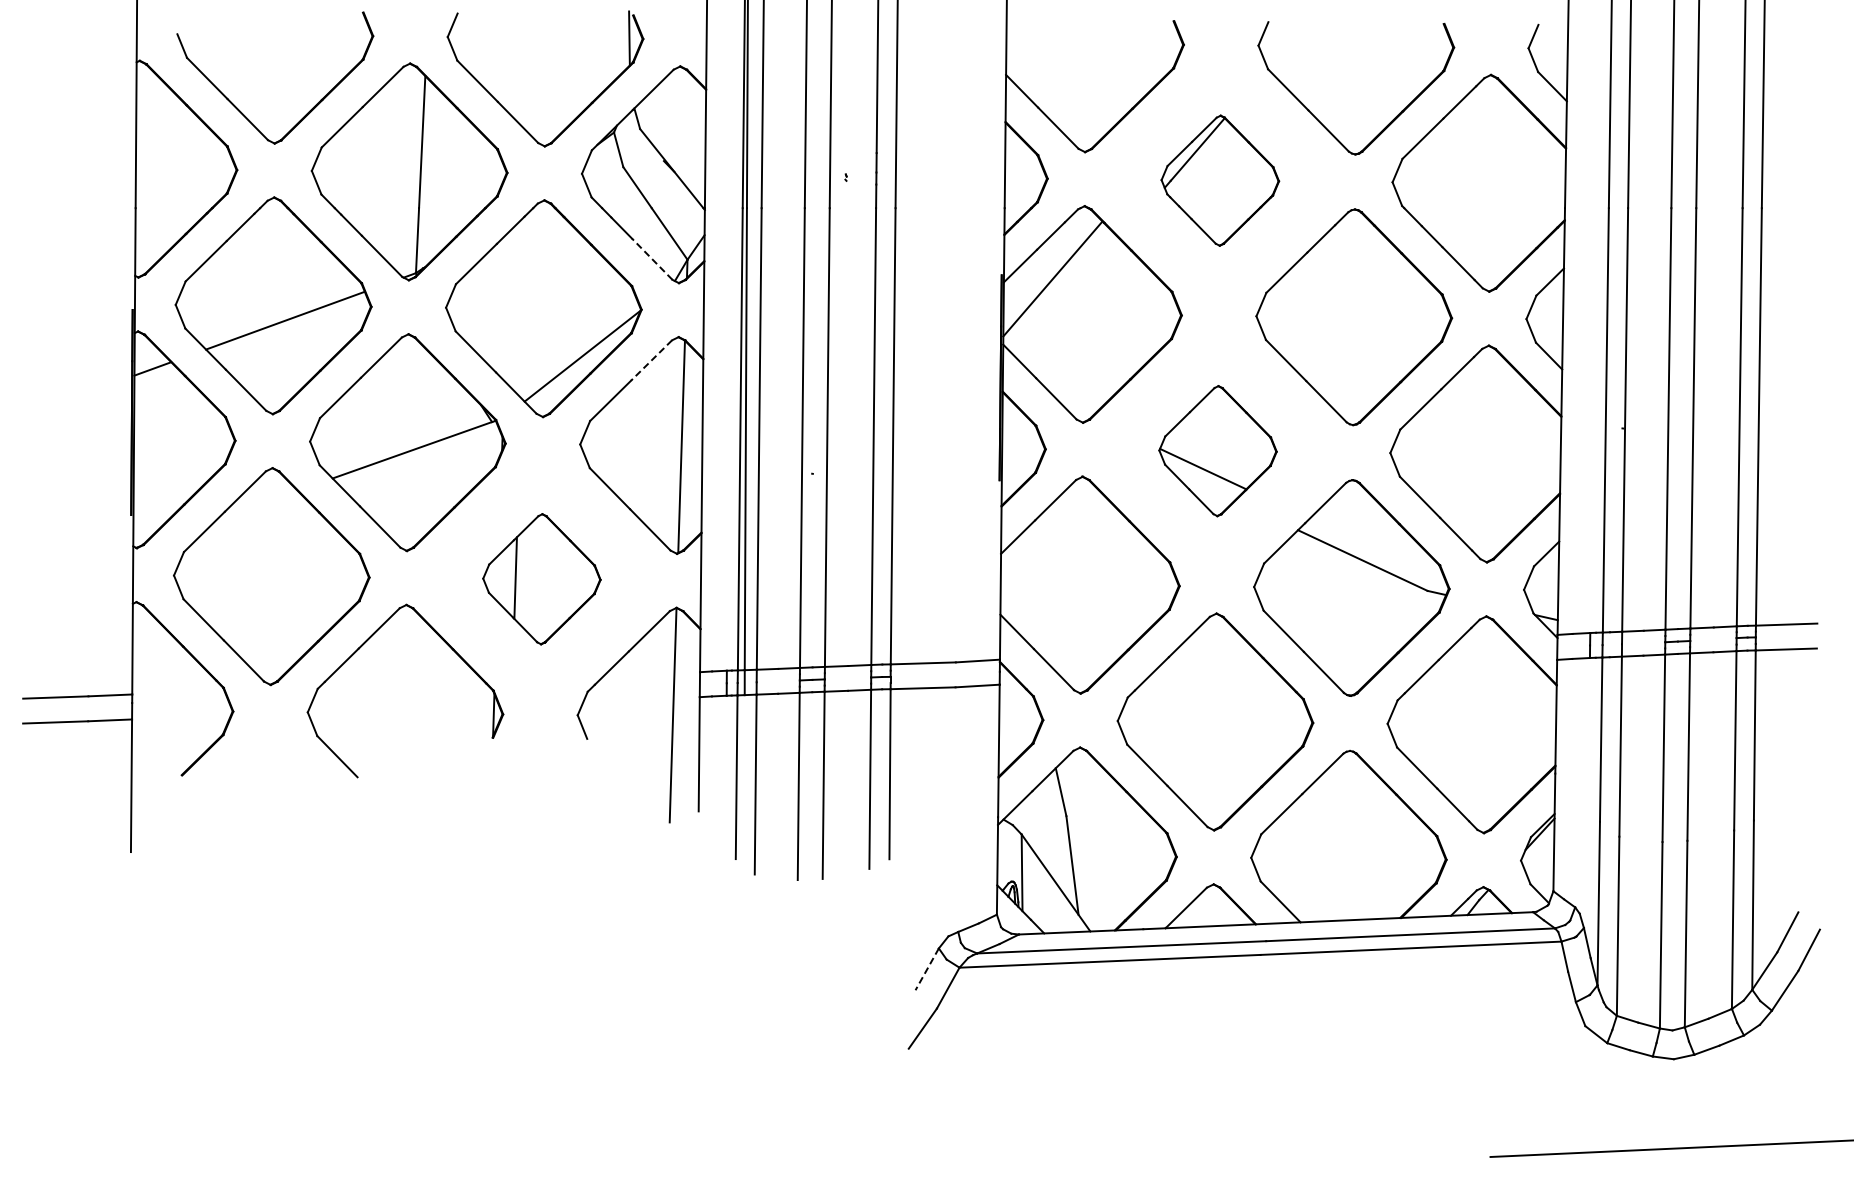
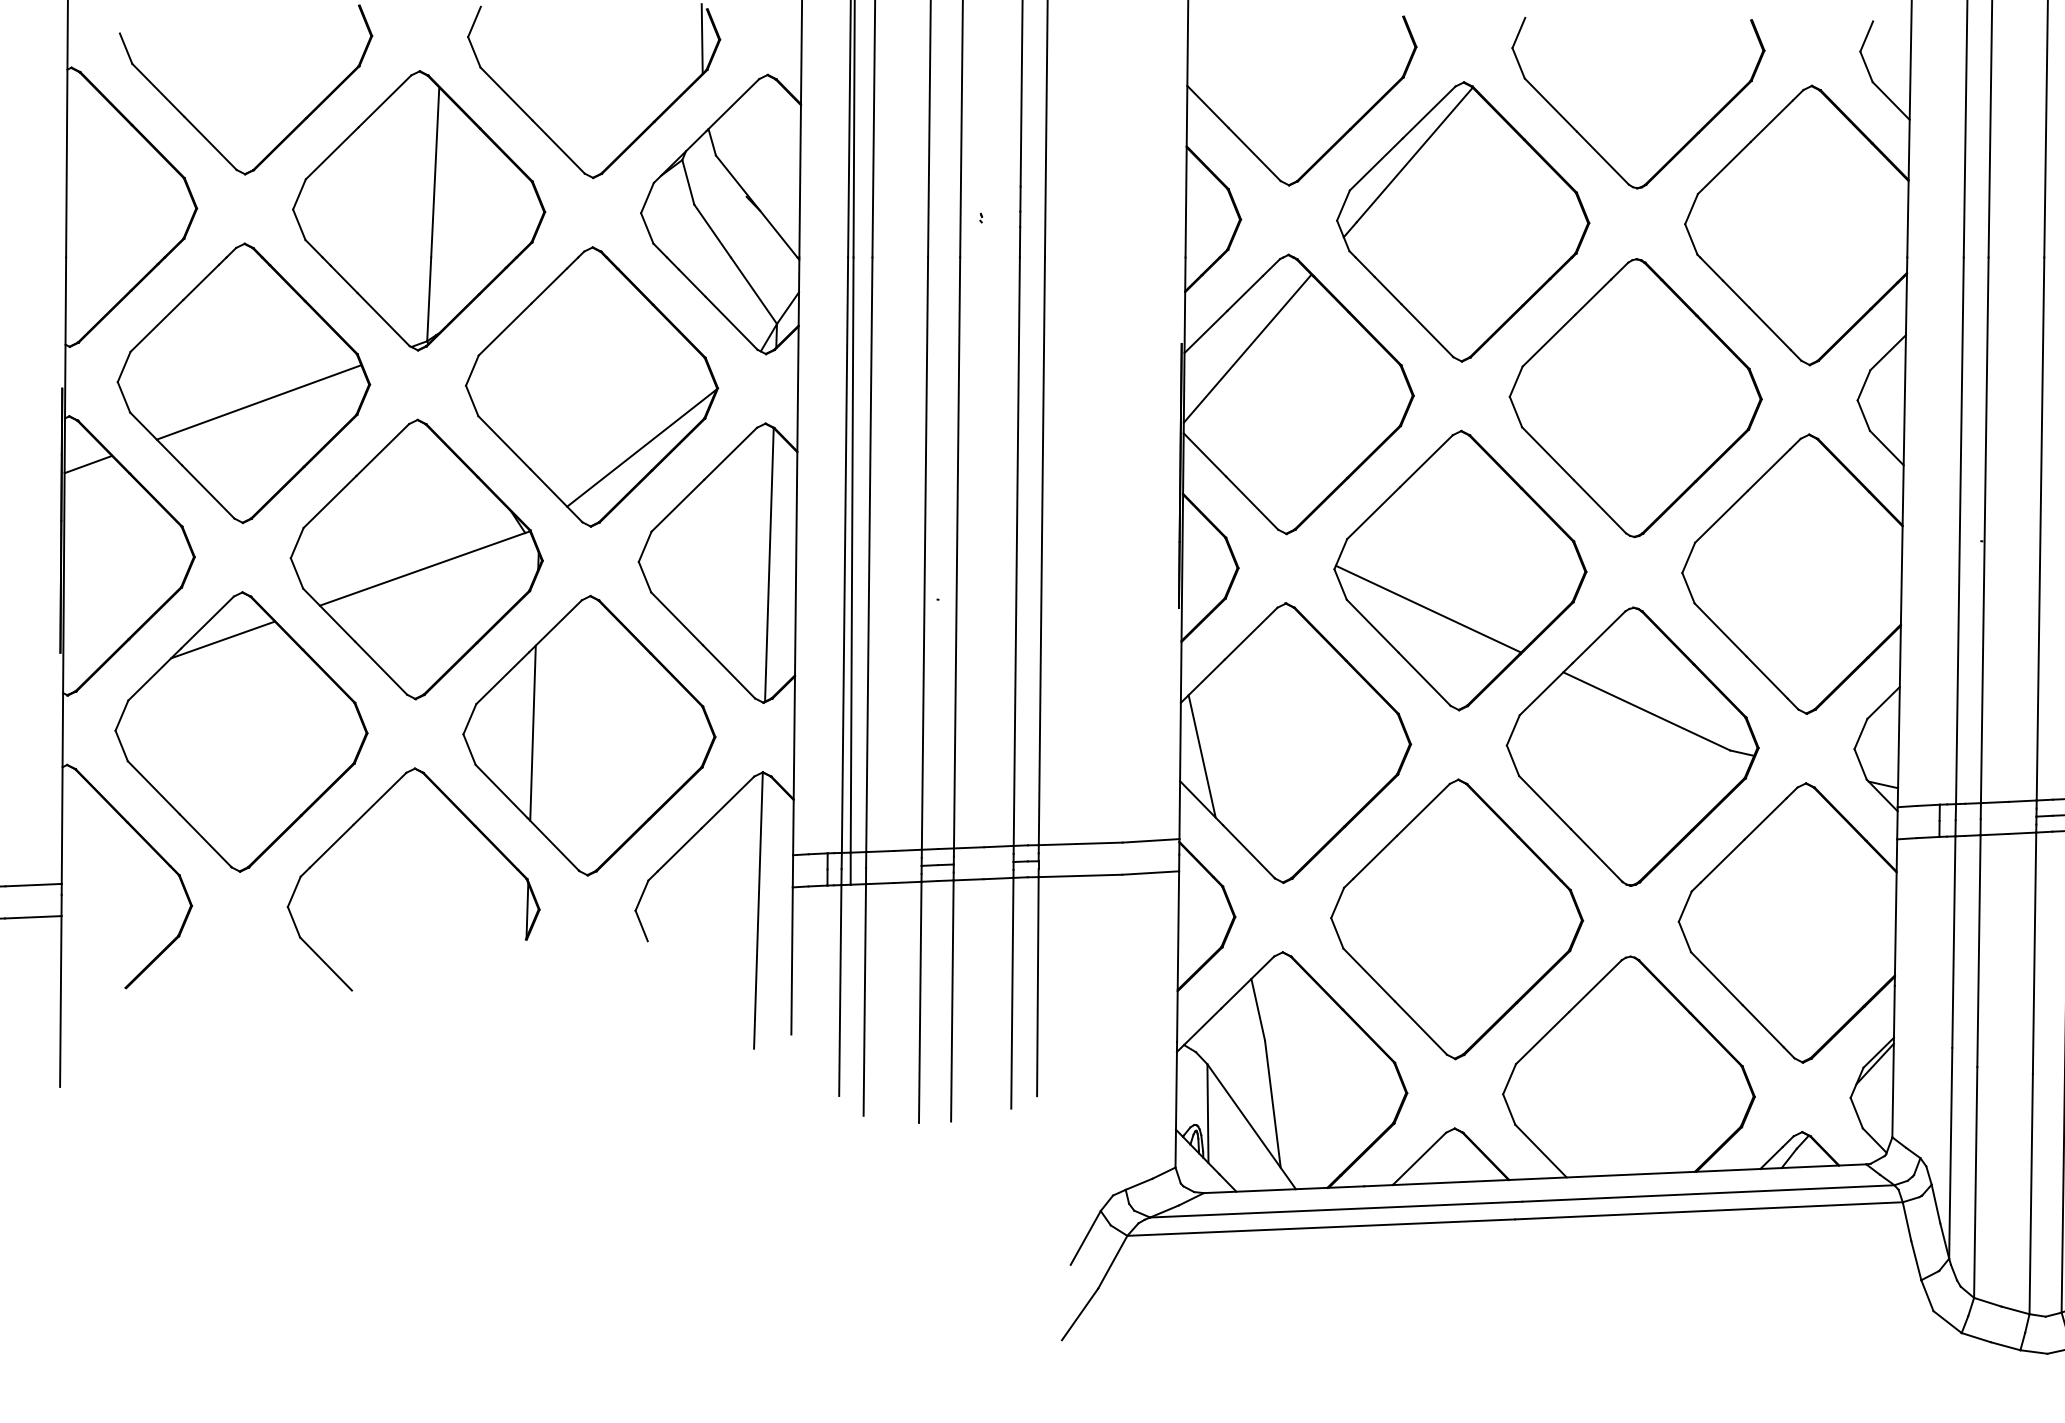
part: (1220, 180) -> (1463, 221), size x1.67
line: (652, 259) -> (731, 323), dashed -> solid
line: (651, 360) -> (730, 453), dashed -> solid
part: (1217, 450) -> (1459, 569), size x1.67
line: (257, 504) -> (223, 639), added
part: (541, 578) -> (588, 734), size x1.67
line: (1017, 595) -> (1202, 756), added
line: (927, 969) -> (1086, 1238), dashed -> solid

